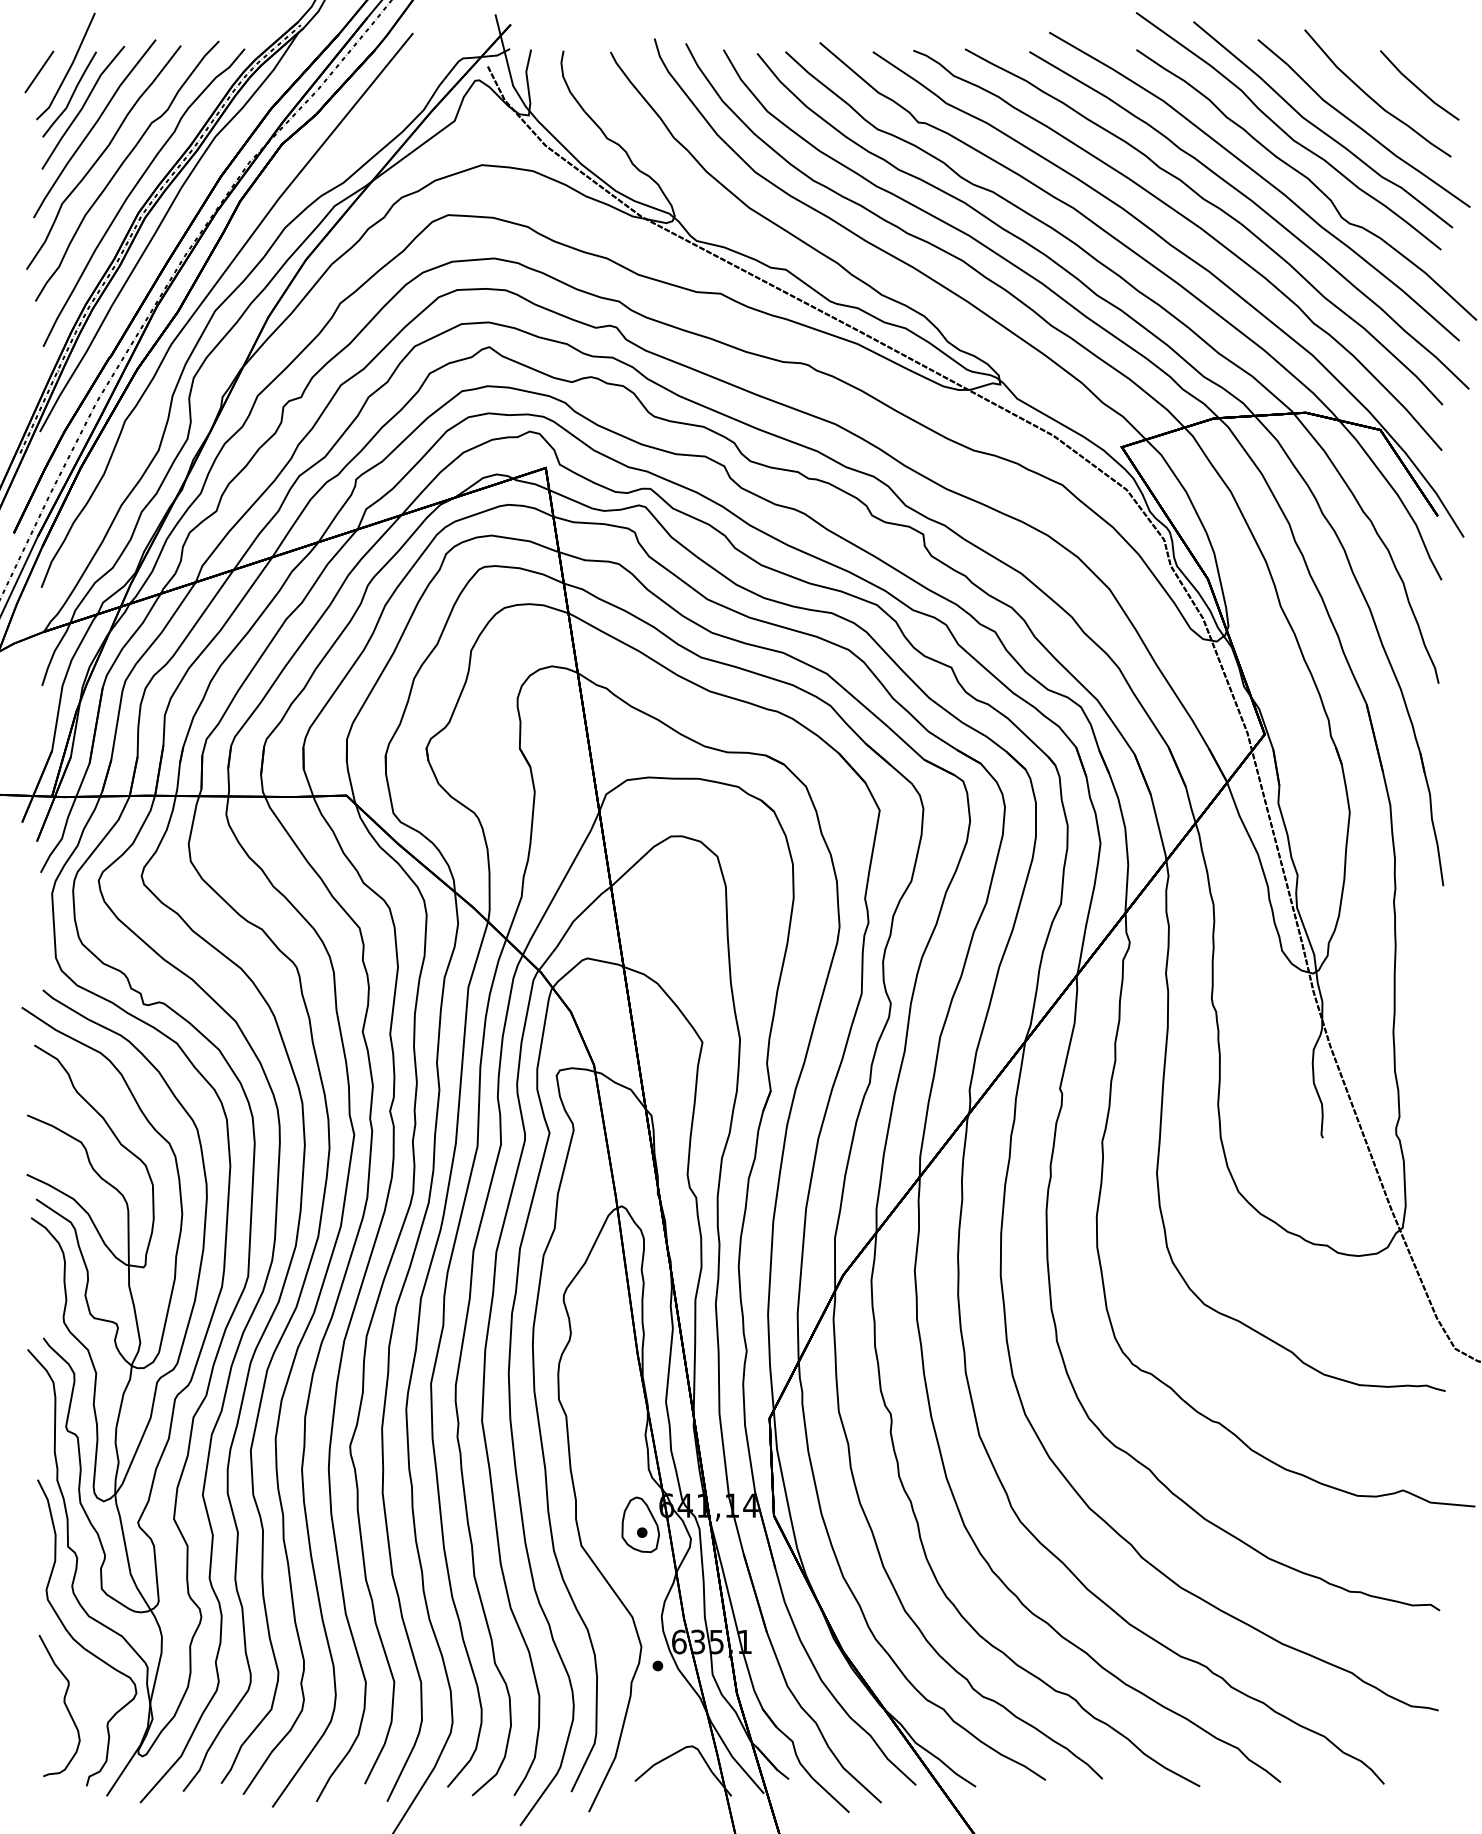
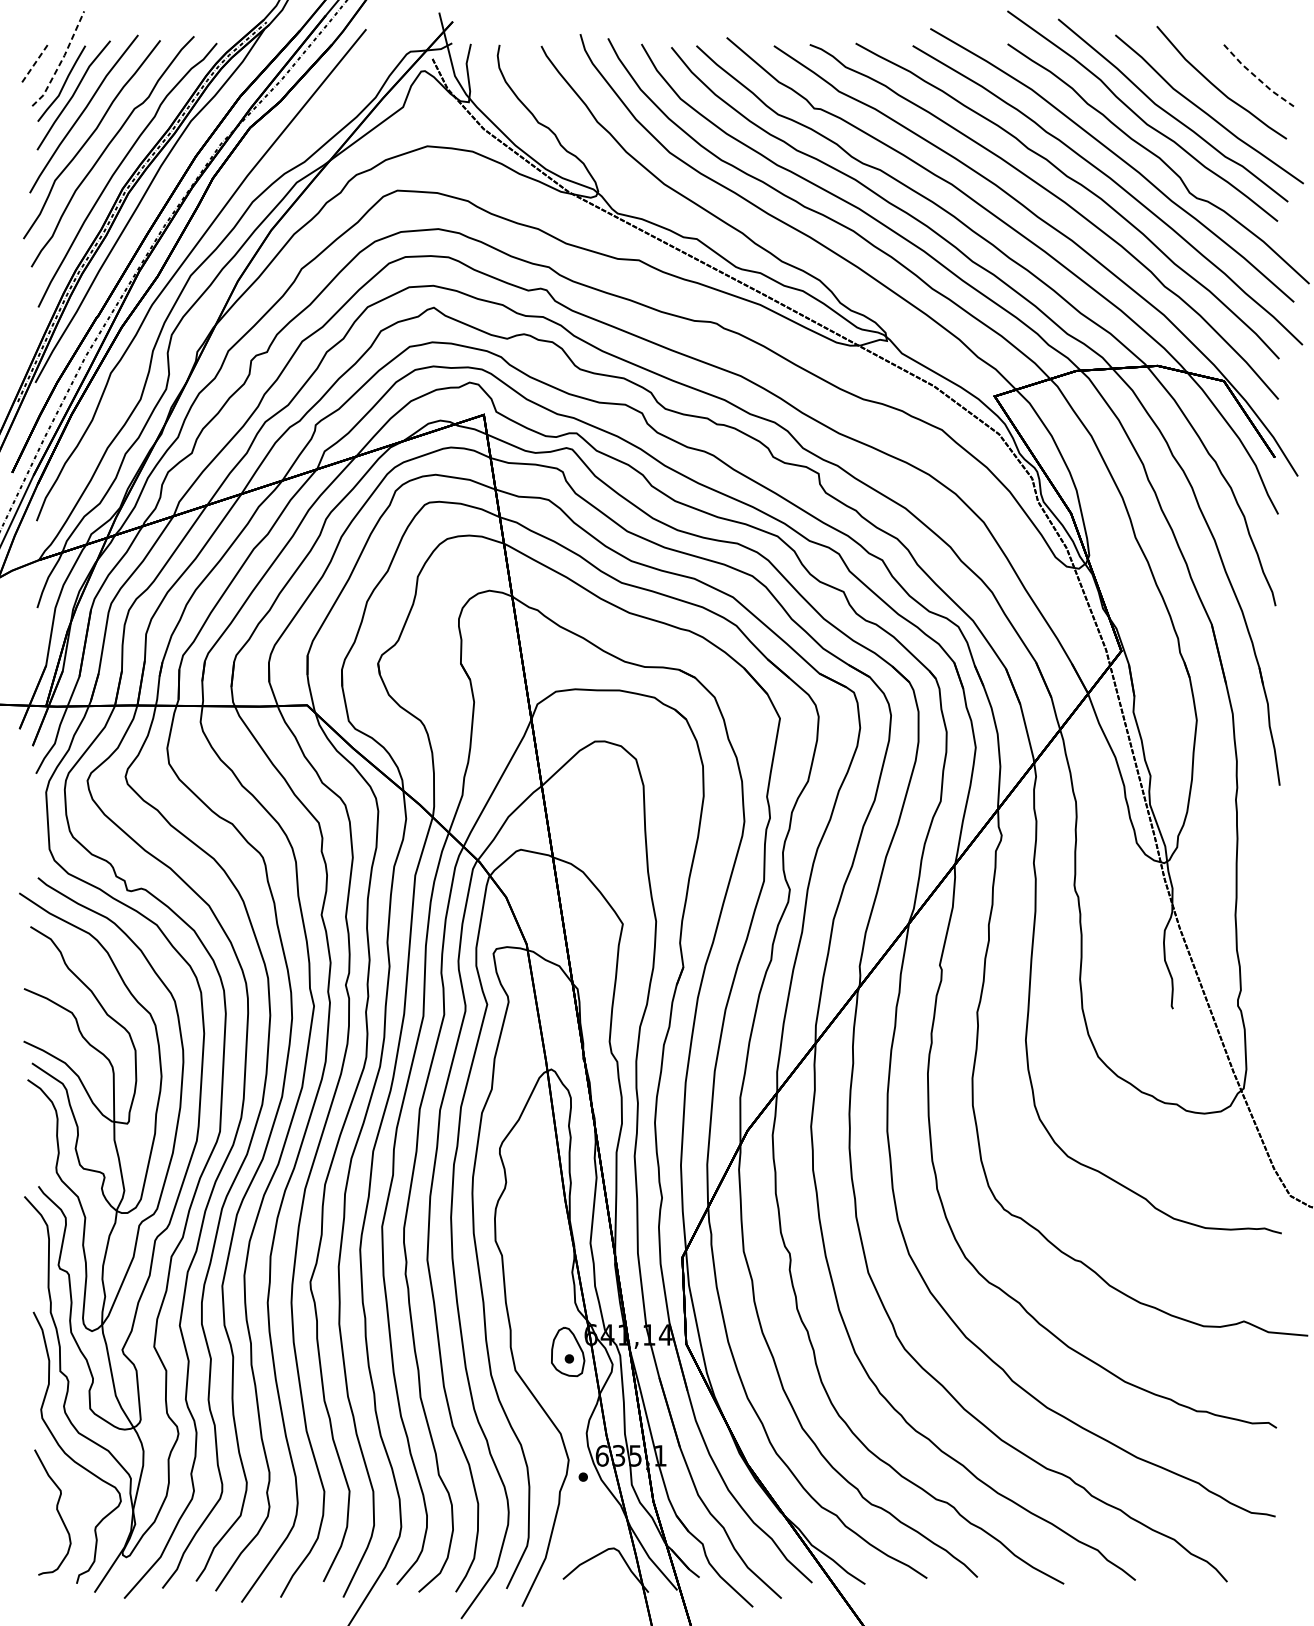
line: (69, 68) -> (61, 60), solid -> dashed
line: (39, 71) -> (34, 63), solid -> dashed
line: (1418, 88) -> (1257, 78), solid -> dashed

